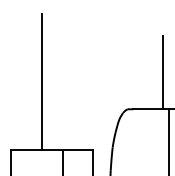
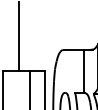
line: (162, 71) -> (80, 30), removed

